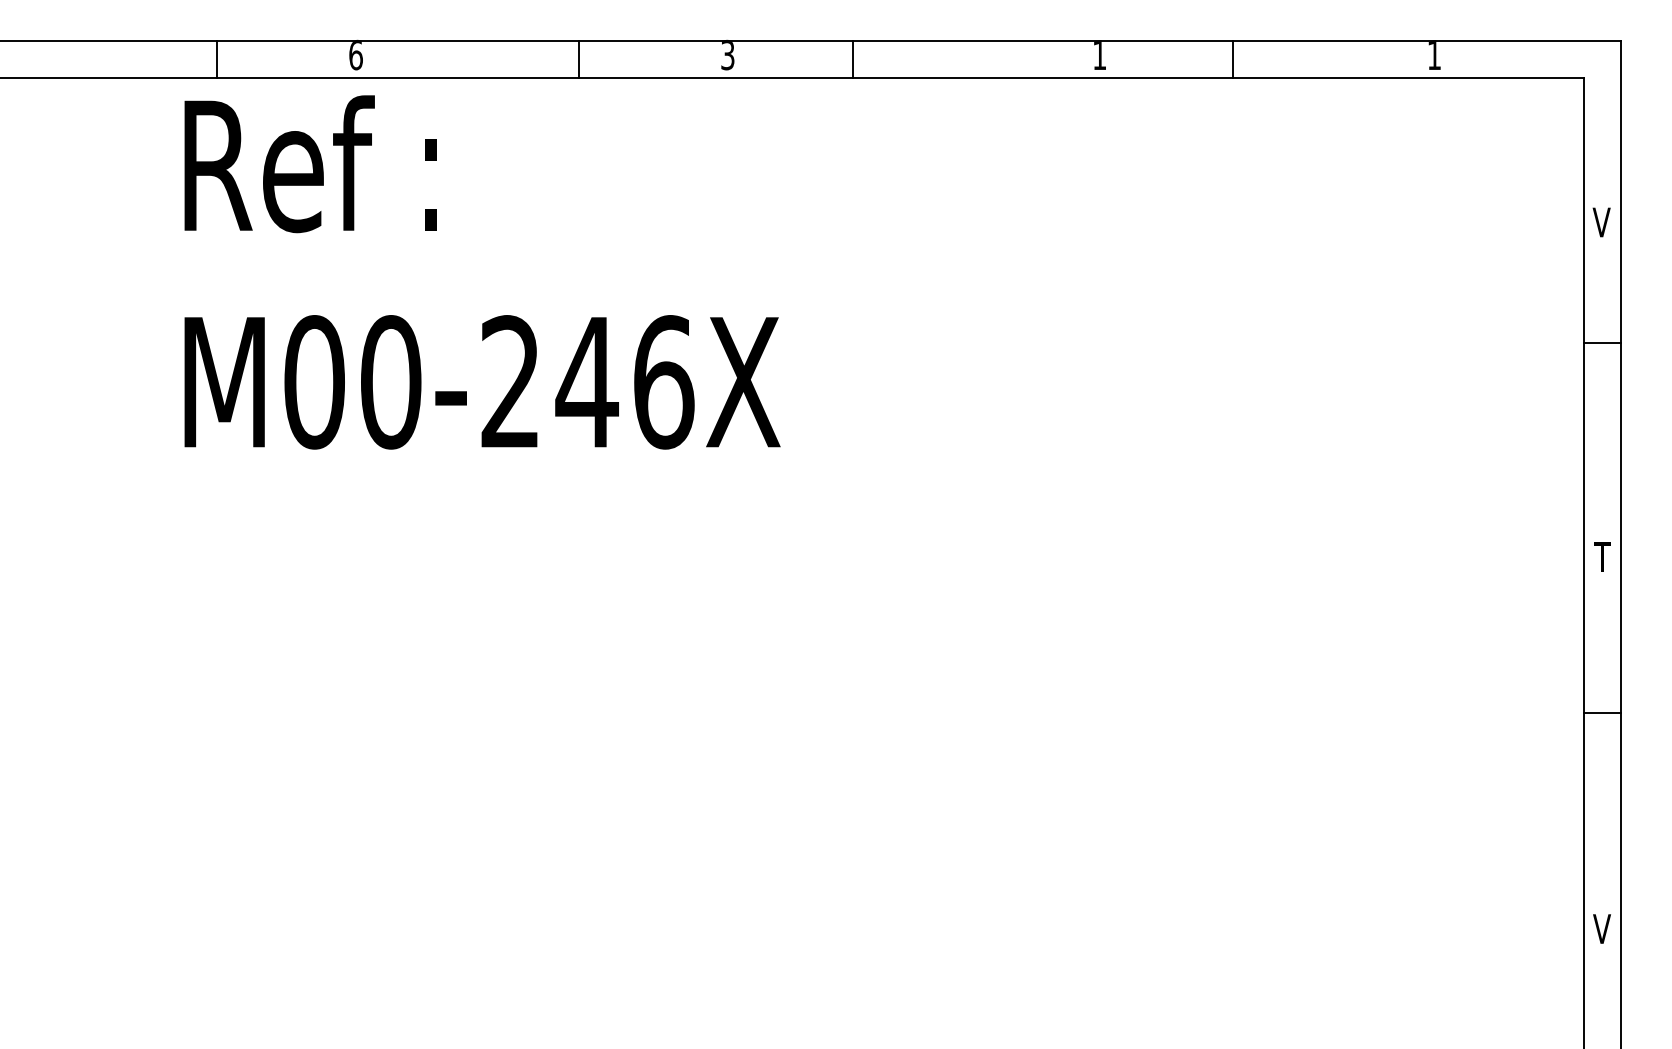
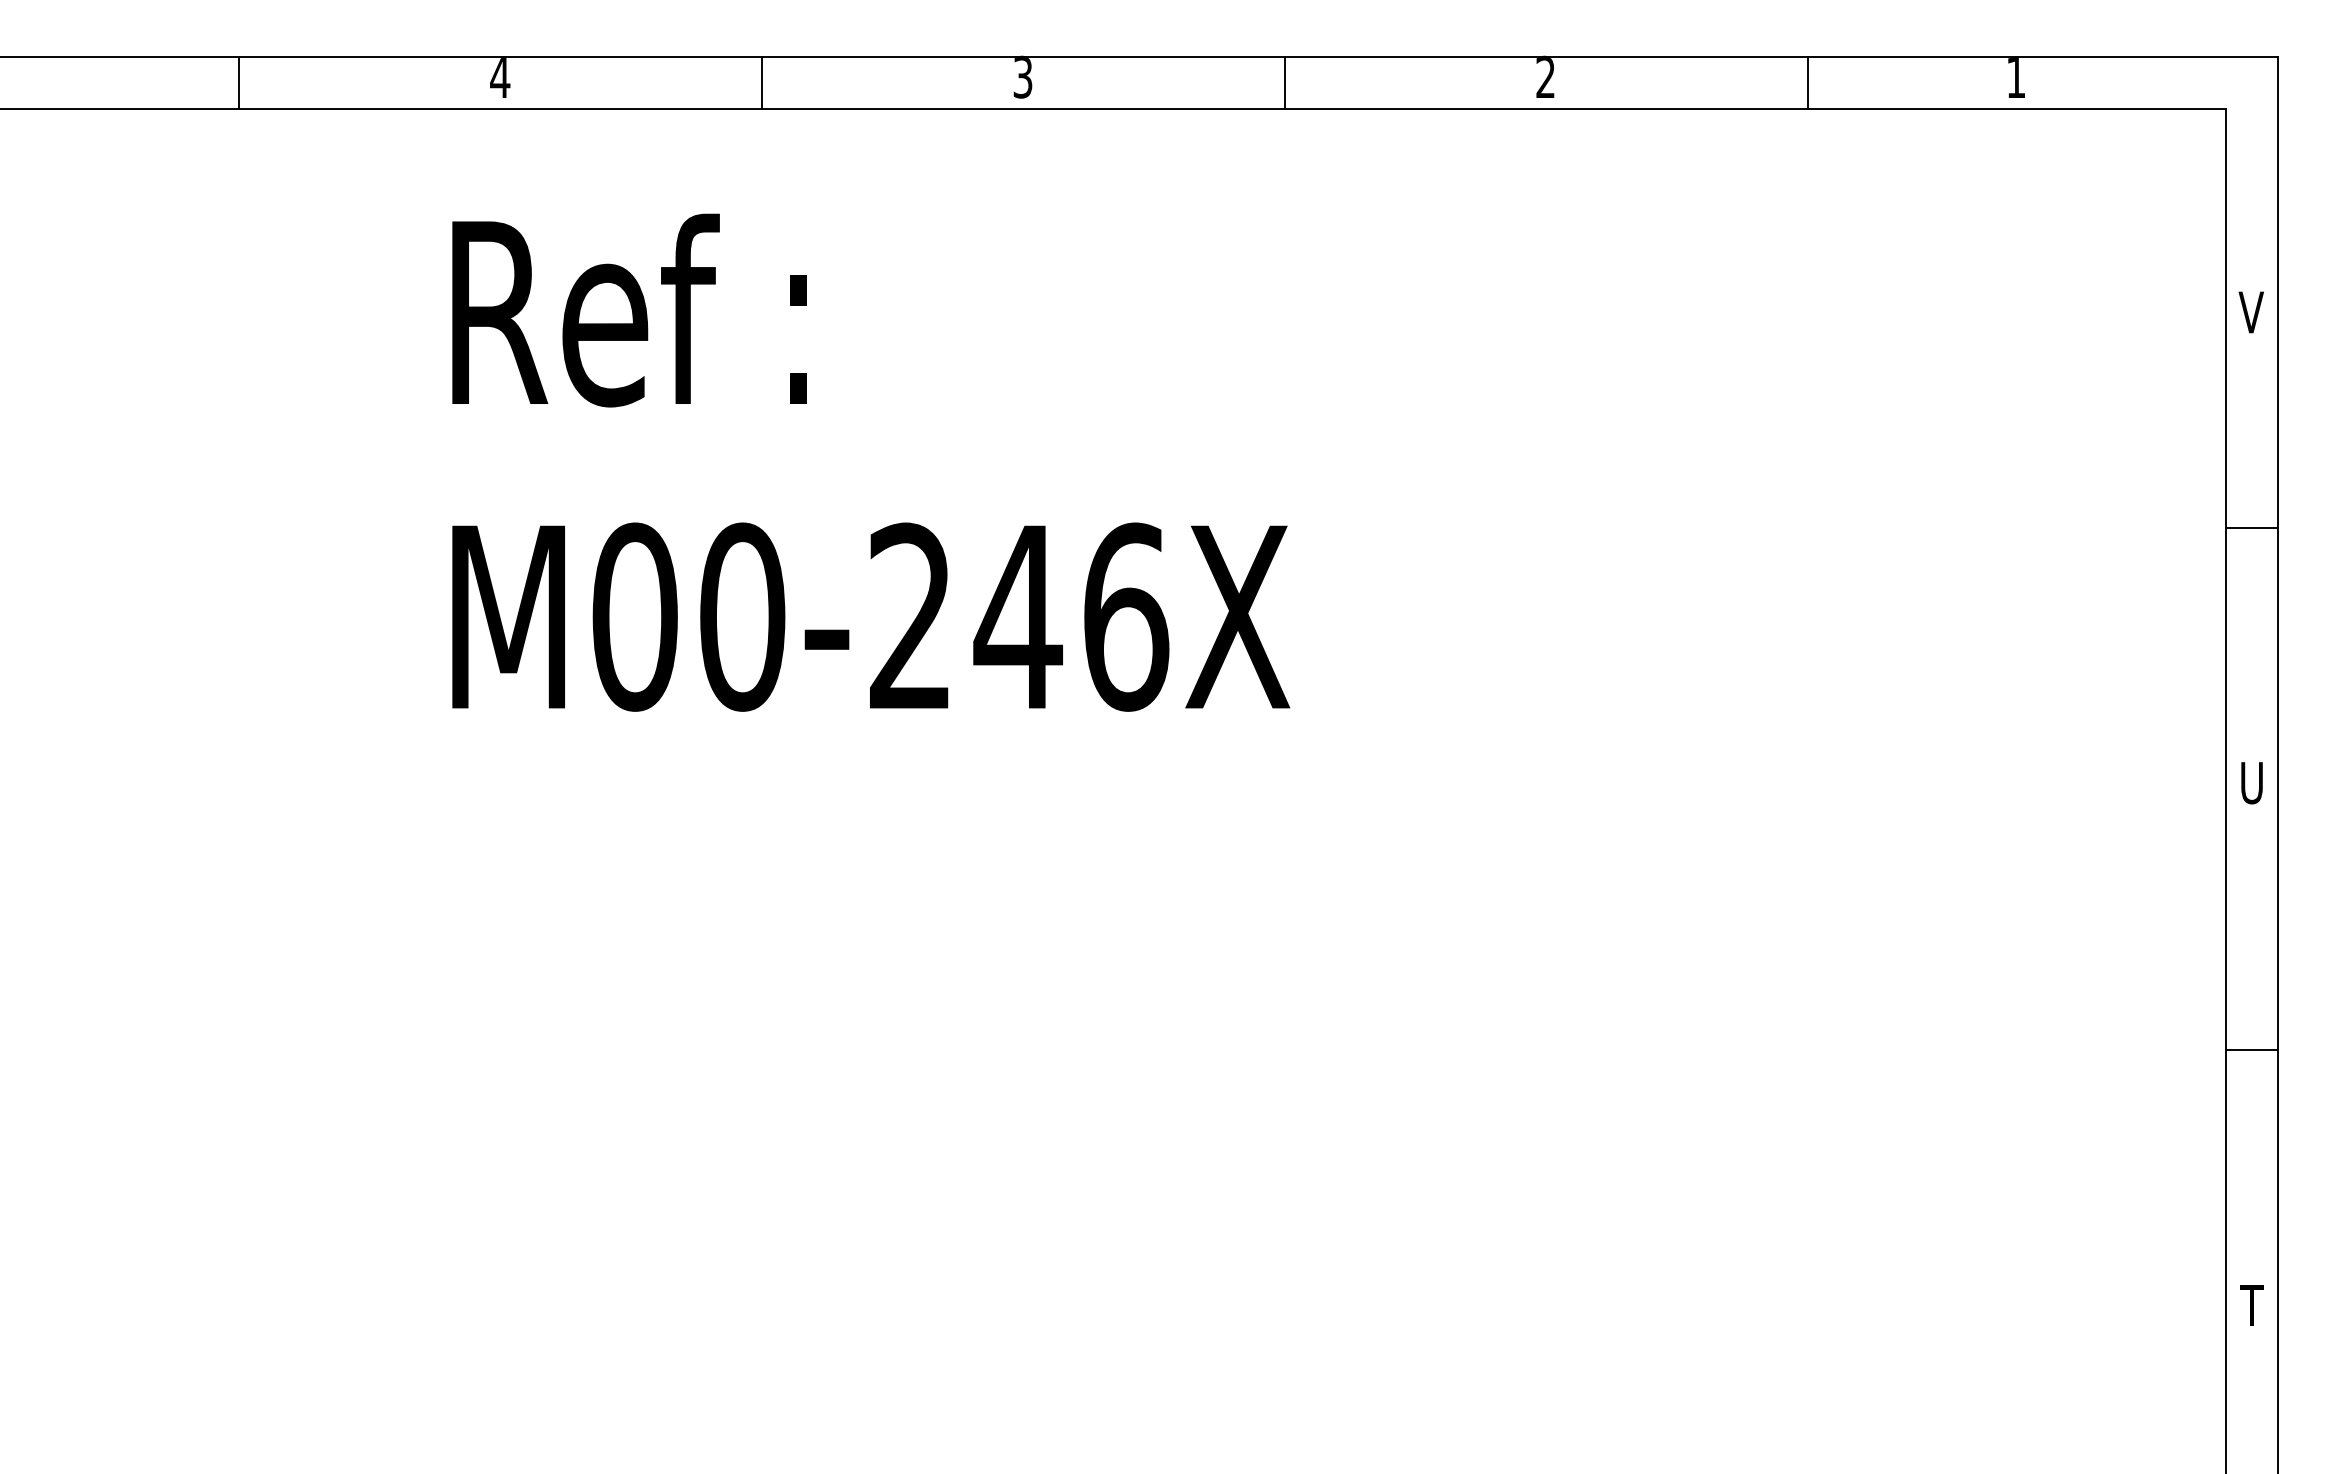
text: (356, 54) -> (500, 76), 6 -> 4
text: (1099, 54) -> (1545, 76), 1 -> 2
line: (216, 59) -> (239, 83), moved
line: (578, 59) -> (762, 83), moved
line: (852, 59) -> (1284, 83), moved
line: (1232, 59) -> (1807, 83), moved
text: (482, 272) -> (871, 462), moved
line: (1601, 342) -> (2251, 527), moved
text: (1601, 557) -> (2251, 783), T -> U
line: (1601, 713) -> (2251, 1050), moved
text: (1601, 928) -> (2251, 1305), V -> T

